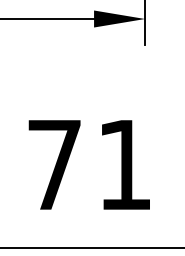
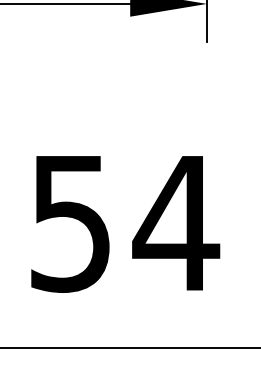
text: (90, 165) -> (124, 224), 71 -> 54

